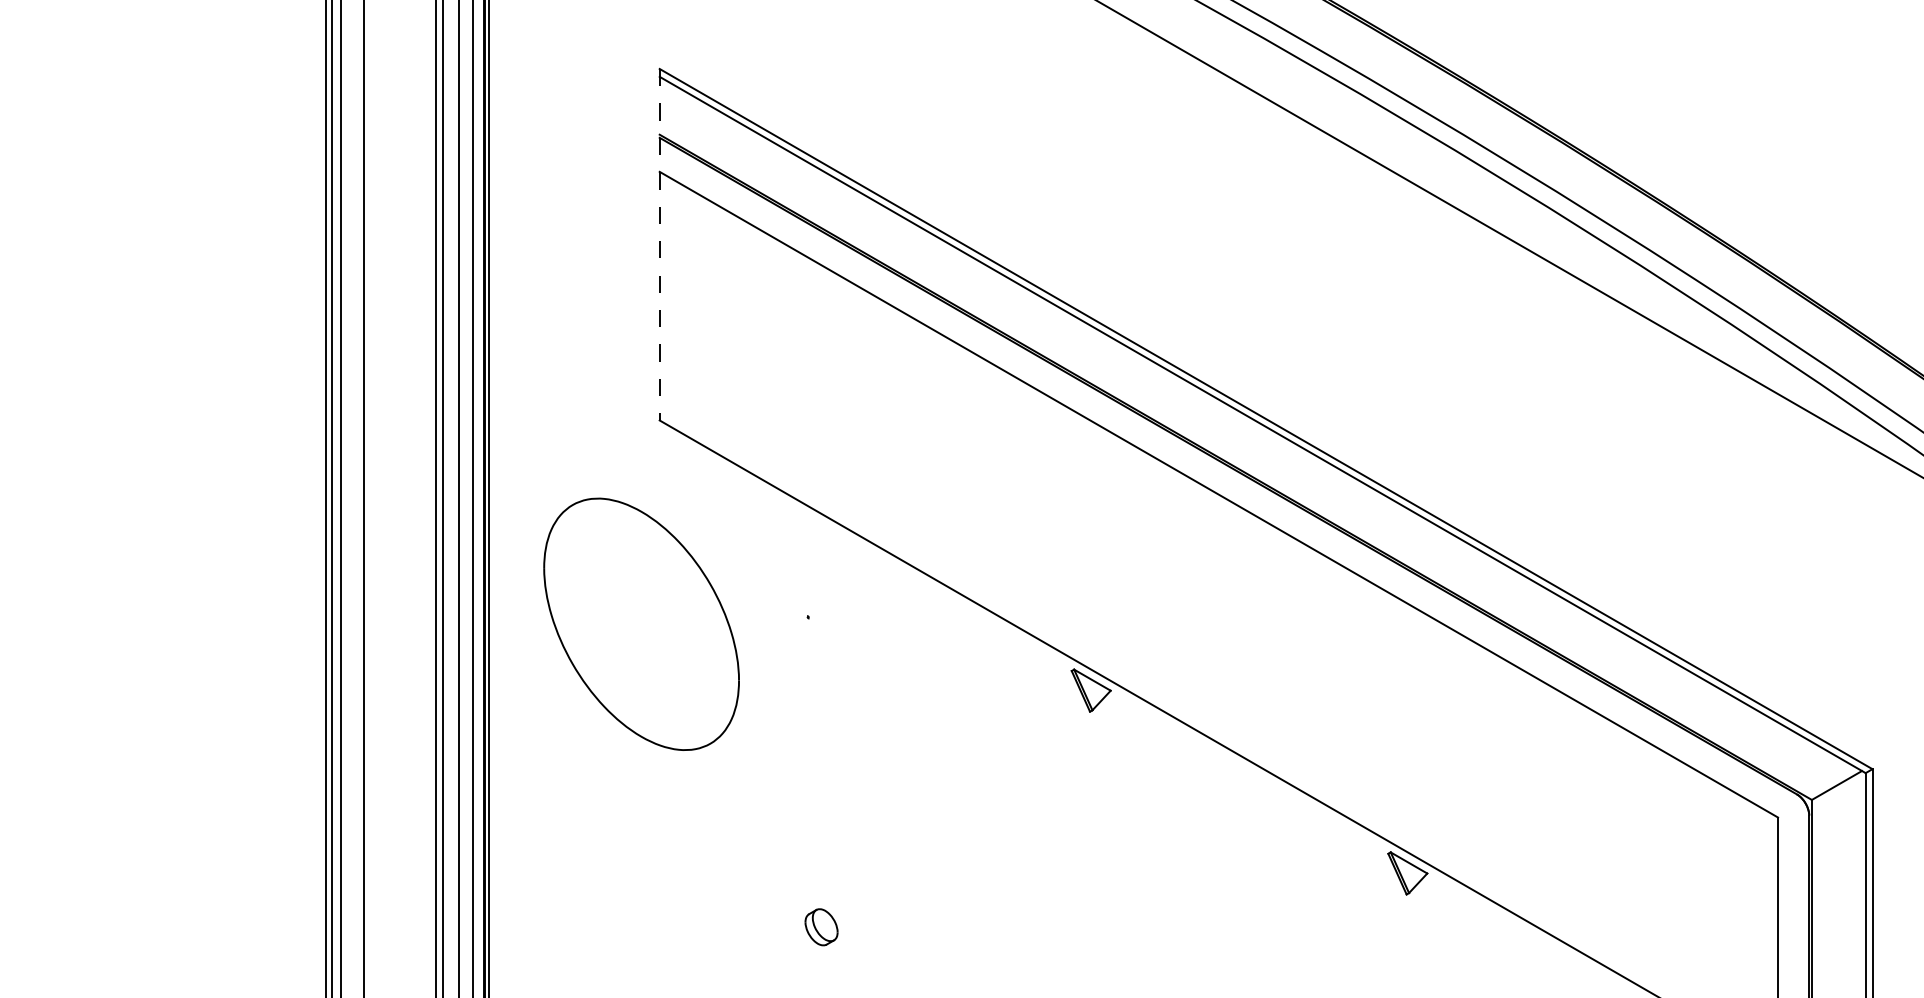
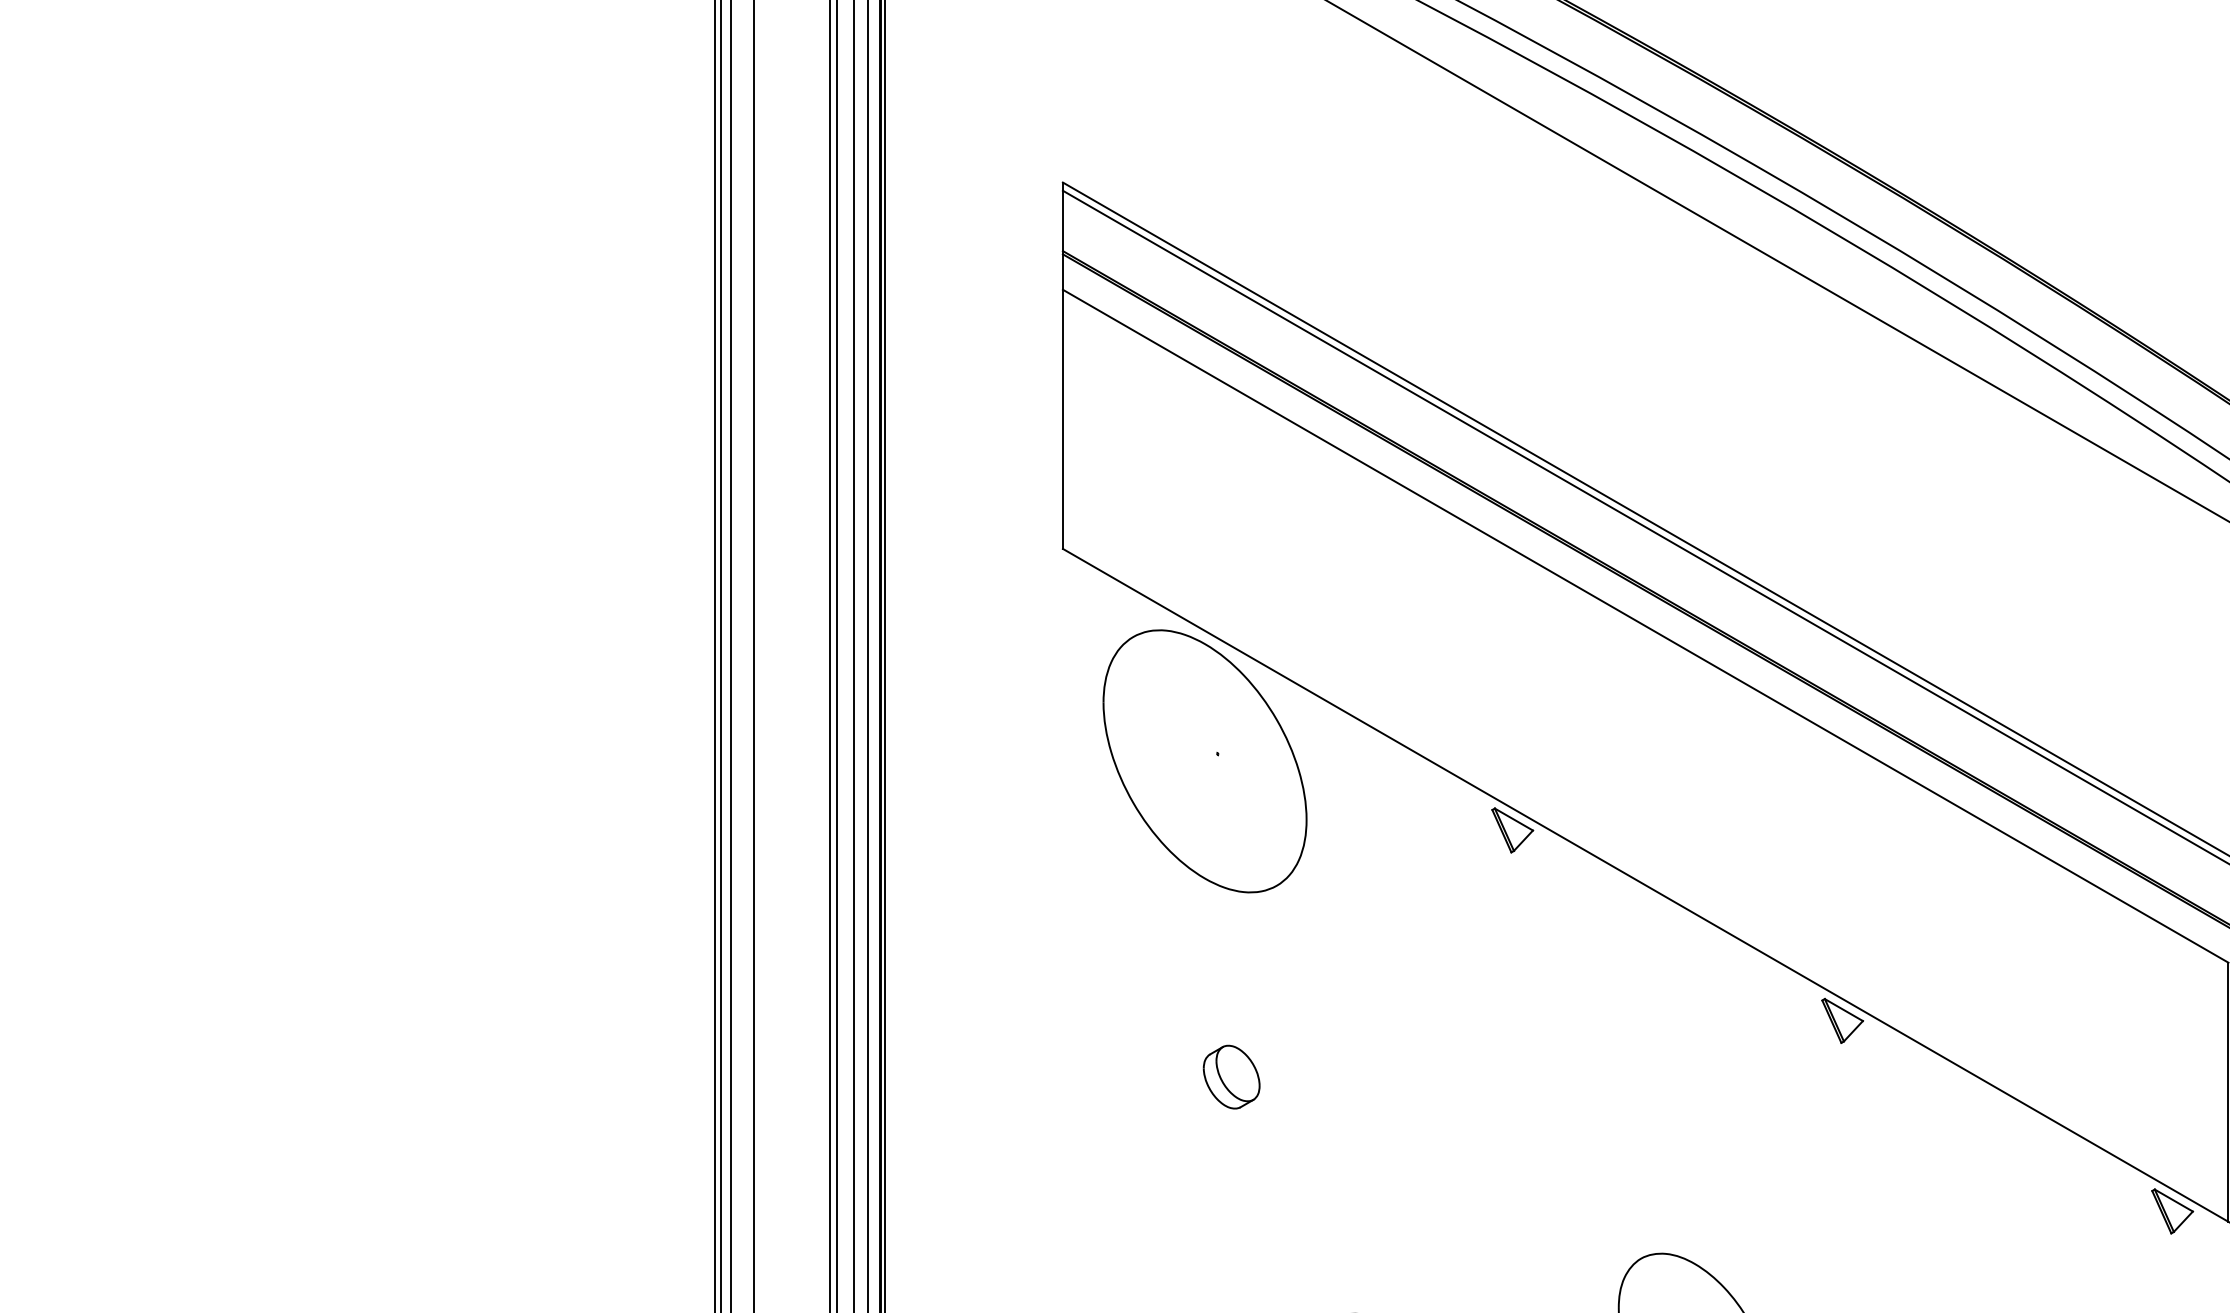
line: (659, 245) -> (1062, 366), dashed -> solid
part: (641, 624) -> (1204, 761), moved
part: (821, 926) -> (1231, 1076), size x1.67

